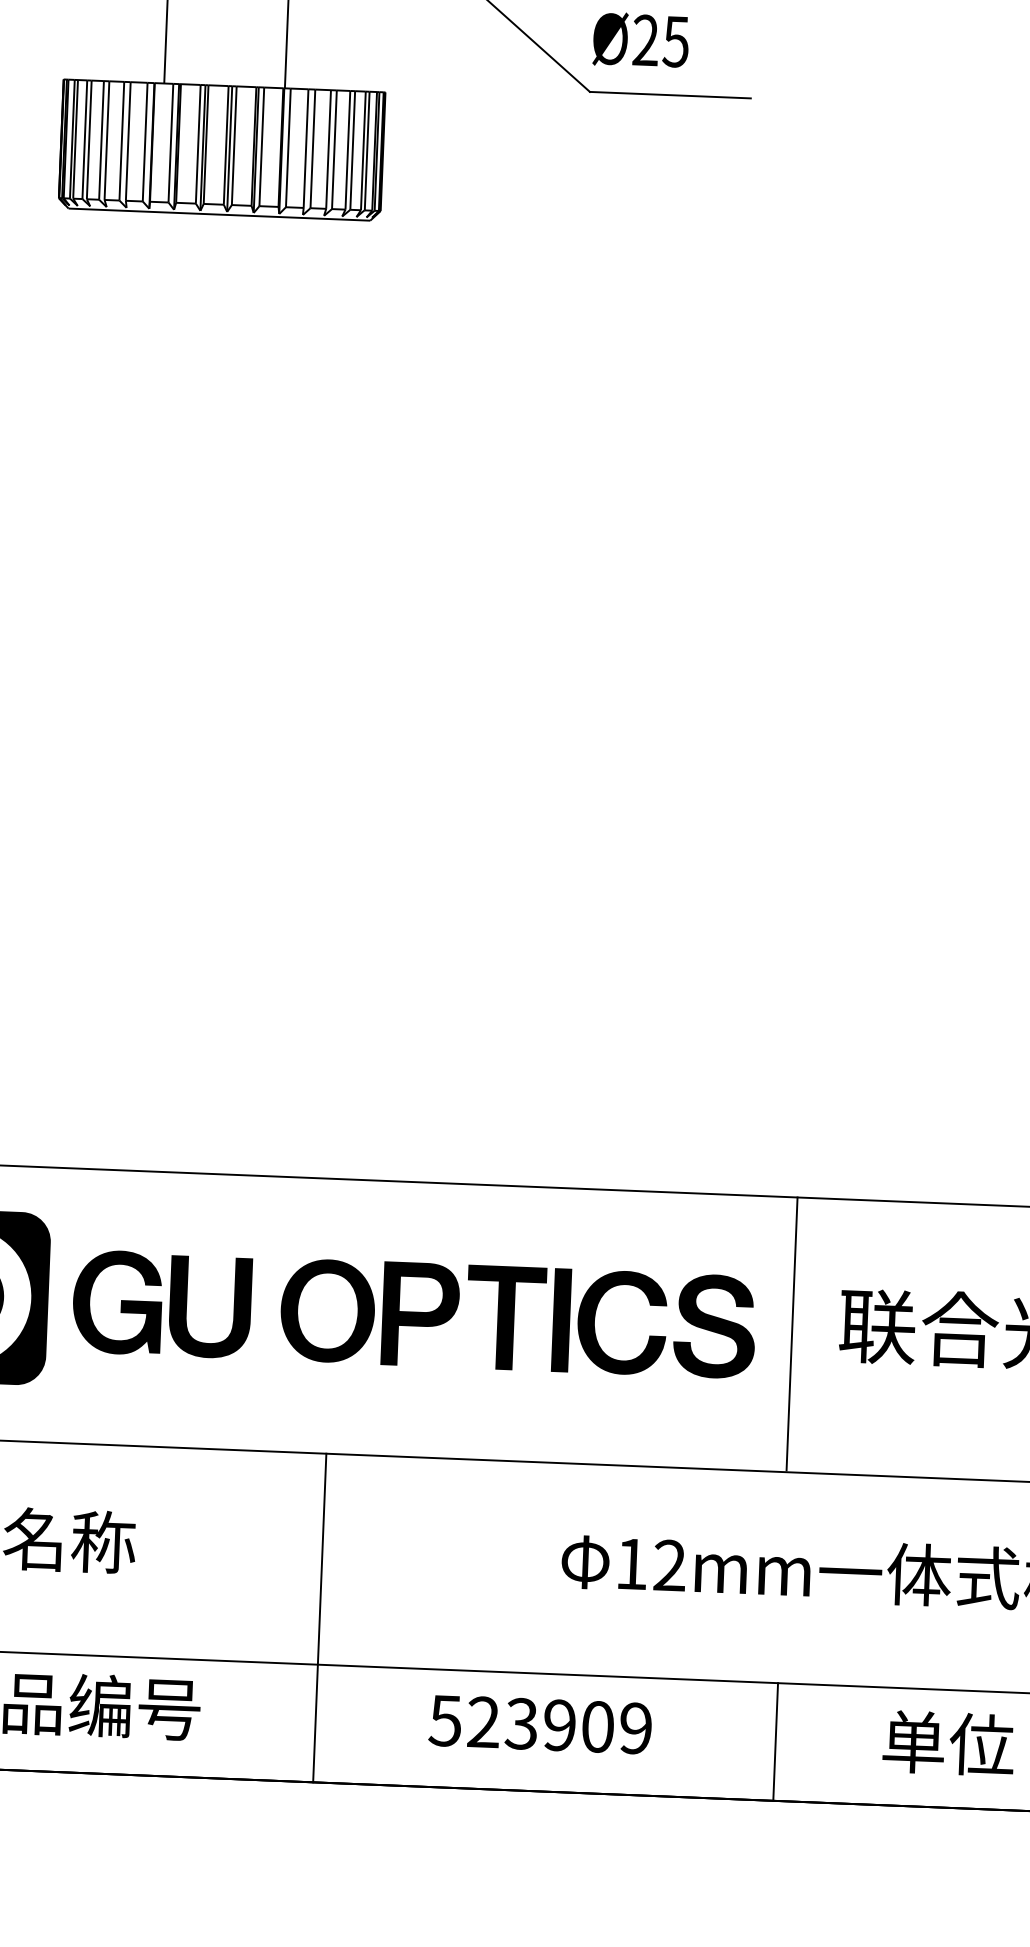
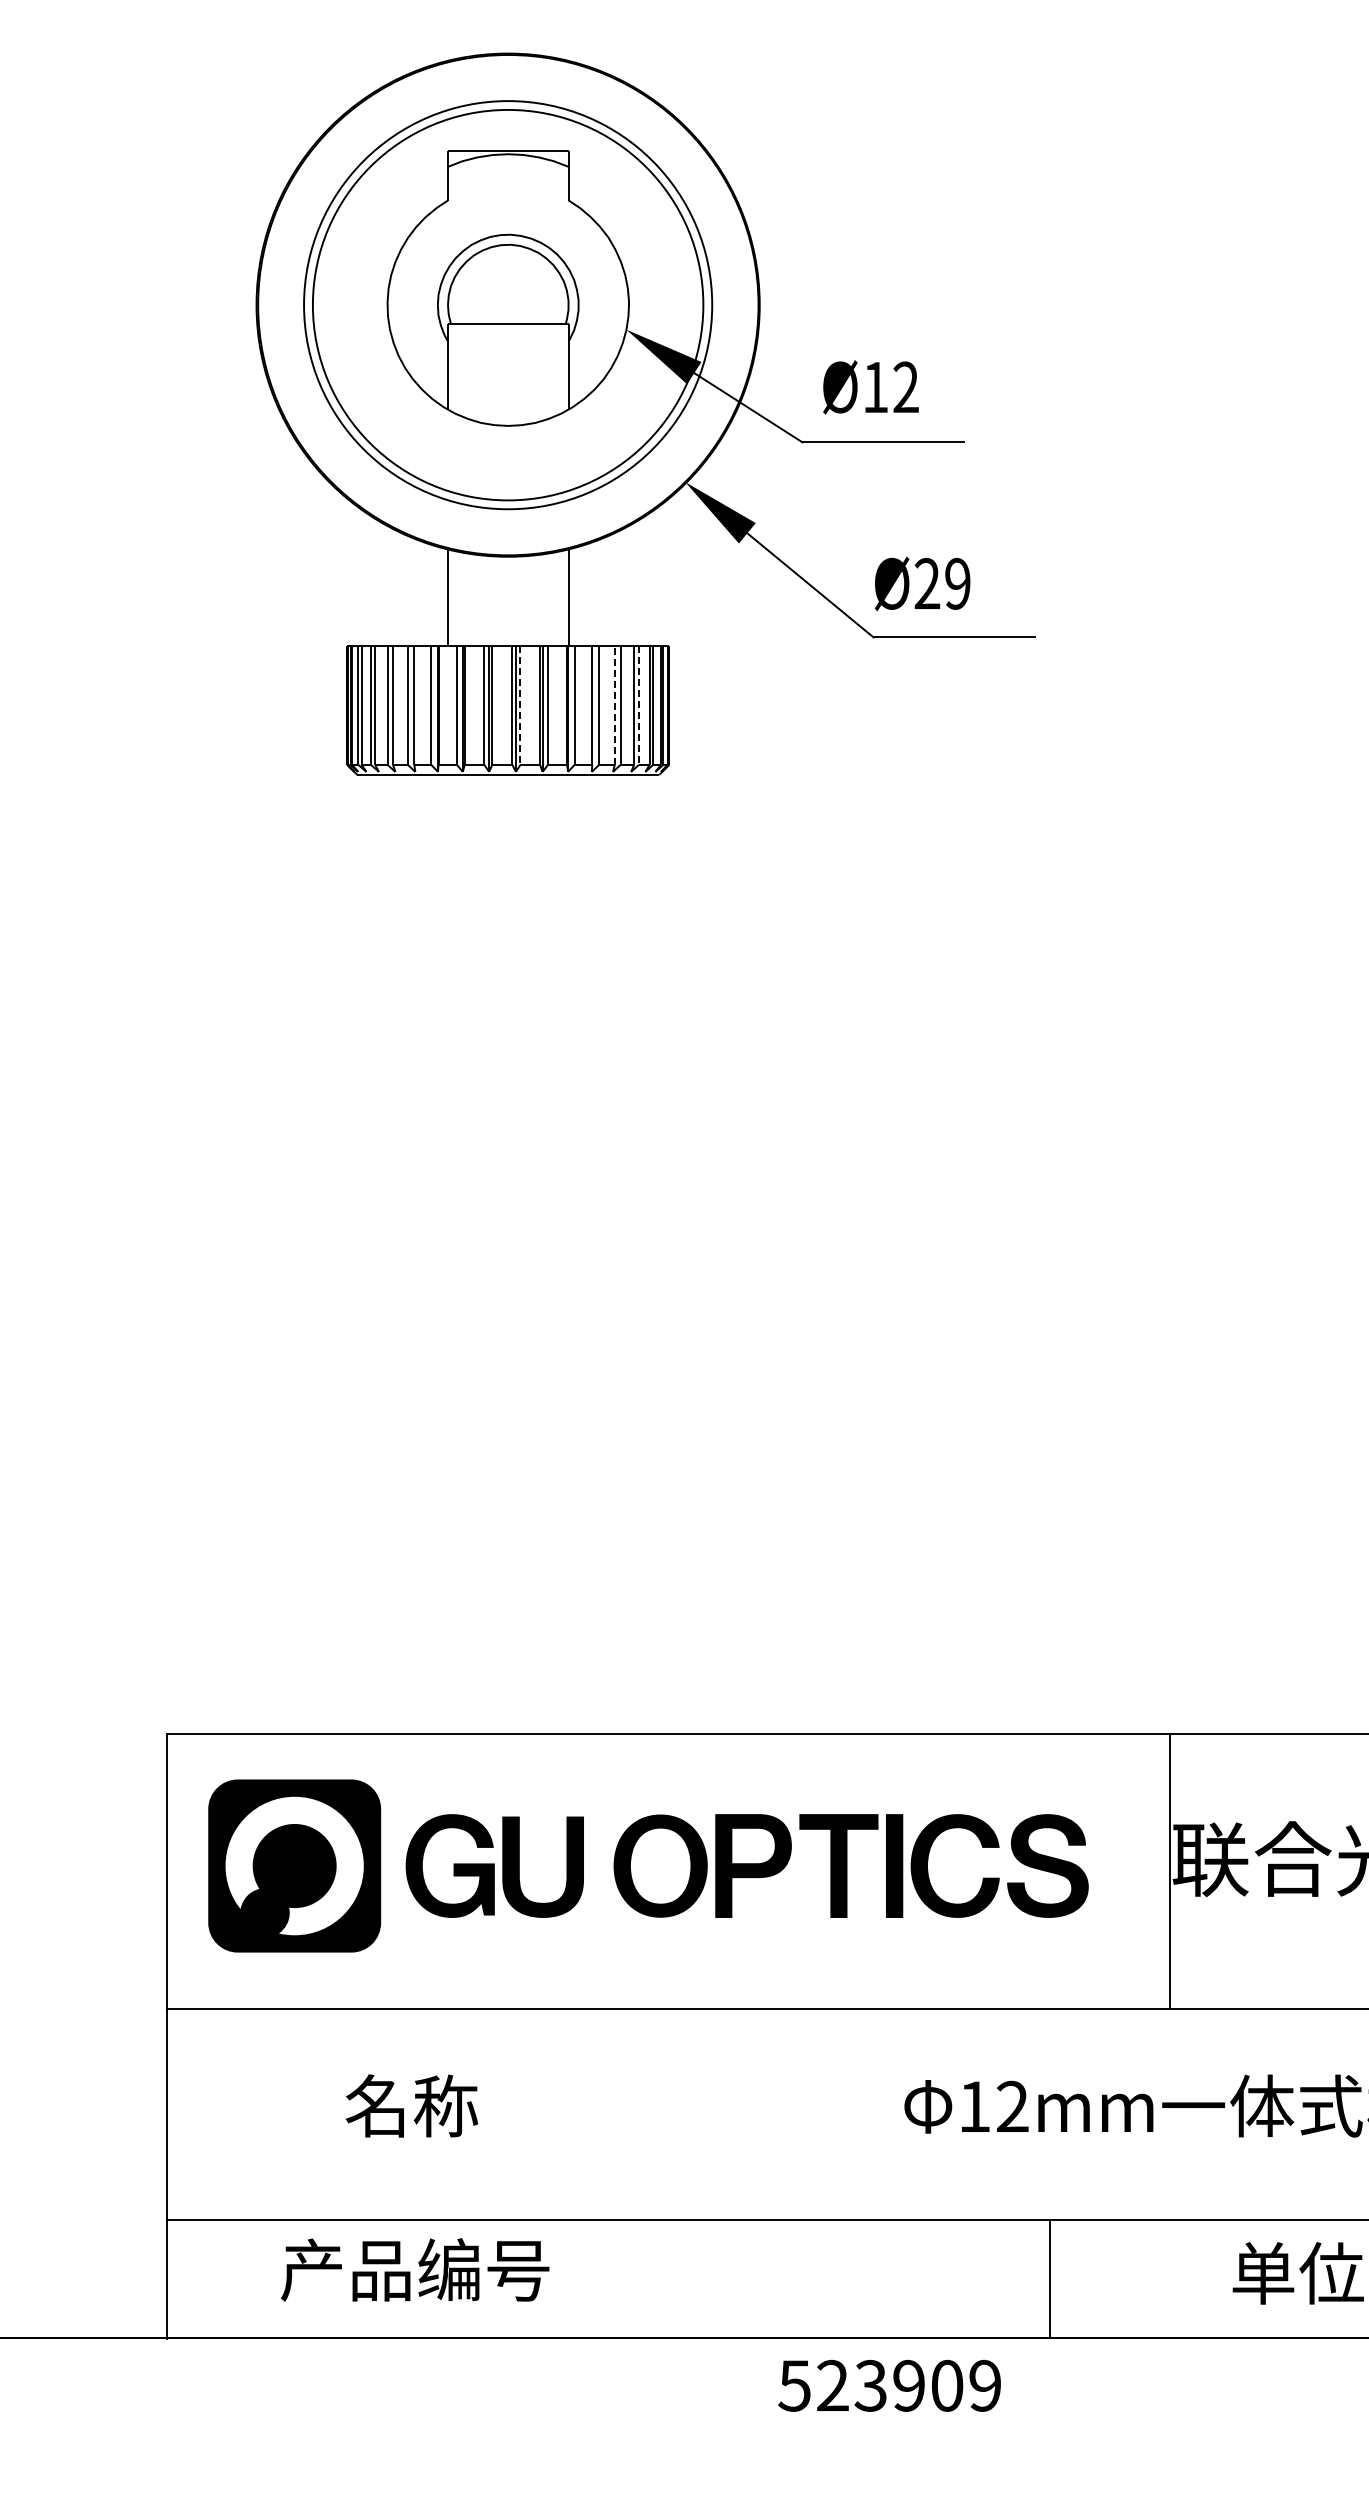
text: (675, 41) -> (957, 583), Ø25 -> Ø29
line: (234, 146) -> (520, 706), solid -> dashed
line: (328, 149) -> (614, 705), solid -> dashed
line: (352, 151) -> (638, 706), solid -> dashed
line: (792, 1333) -> (1170, 1869), moved
line: (319, 1617) -> (664, 2172), removed
text: (540, 1724) -> (889, 2385), moved
line: (775, 1741) -> (1050, 2278), moved

